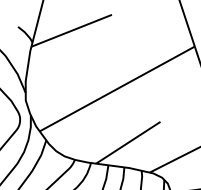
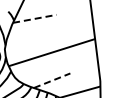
line: (72, 29) -> (35, 18), solid -> dashed
line: (128, 142) -> (52, 80), solid -> dashed

